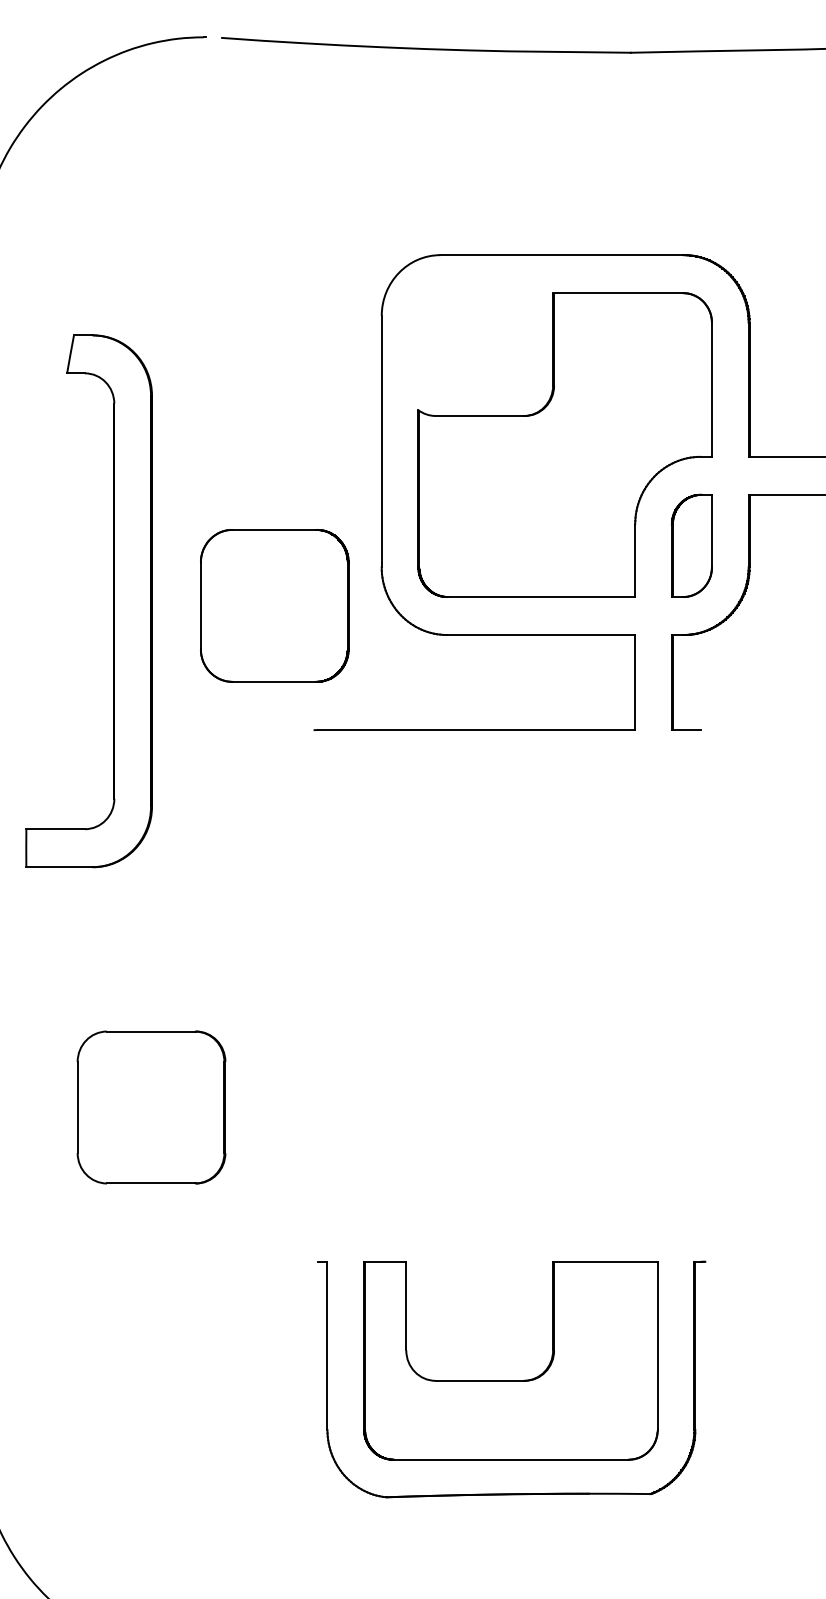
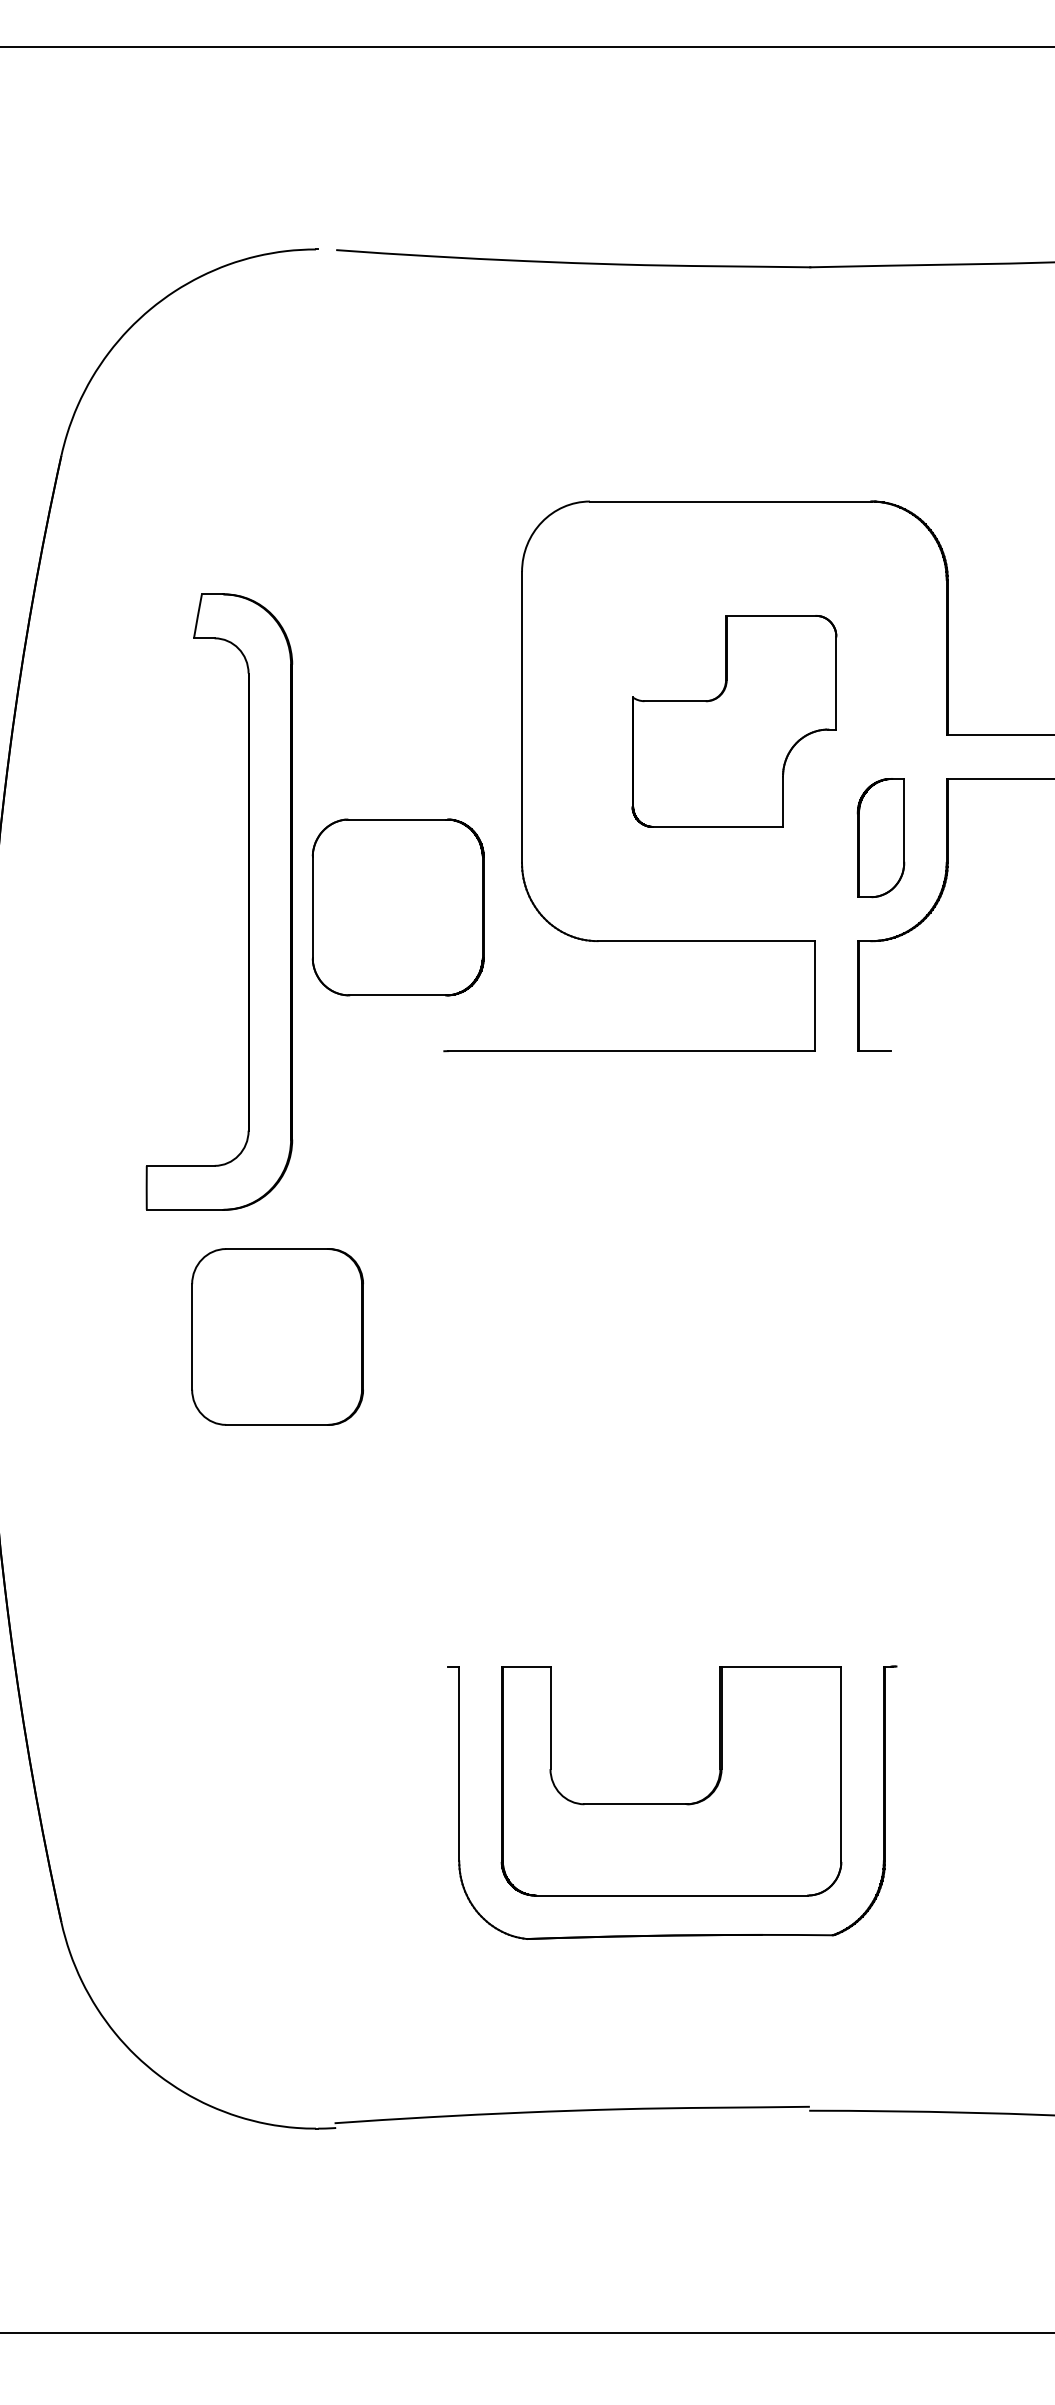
part: (565, 445) -> (734, 721), size x0.6
part: (114, 600) -> (248, 901), moved
part: (151, 1107) -> (277, 1336), moved

